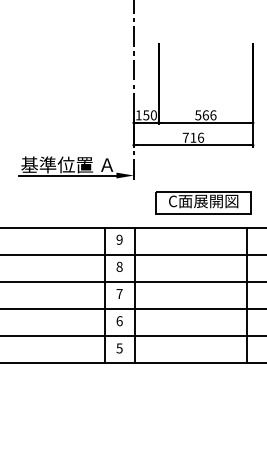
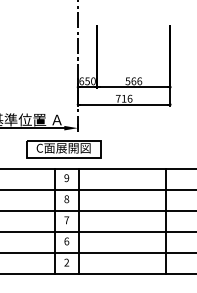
text: (138, 115) -> (81, 81), 150 -> 650
part: (203, 202) -> (63, 149), moved
text: (119, 348) -> (66, 262), 5 -> 2

